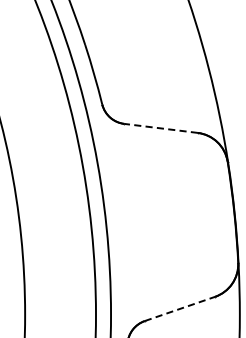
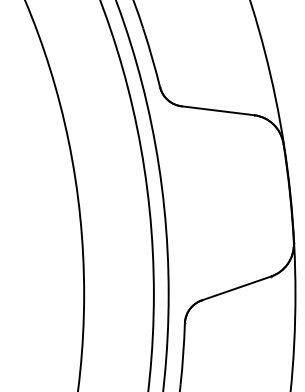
line: (160, 128) -> (217, 110), dashed -> solid
line: (179, 309) -> (236, 288), dashed -> solid

